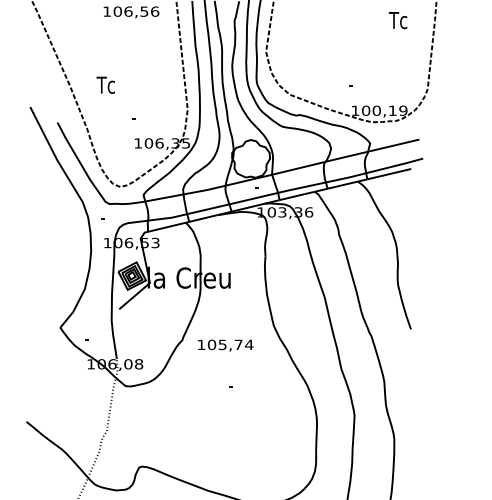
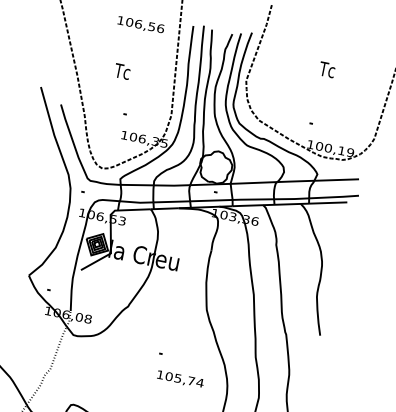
text: (397, 20) -> (326, 69), moved
text: (105, 84) -> (122, 70), moved
text: (225, 345) -> (180, 379), moved

